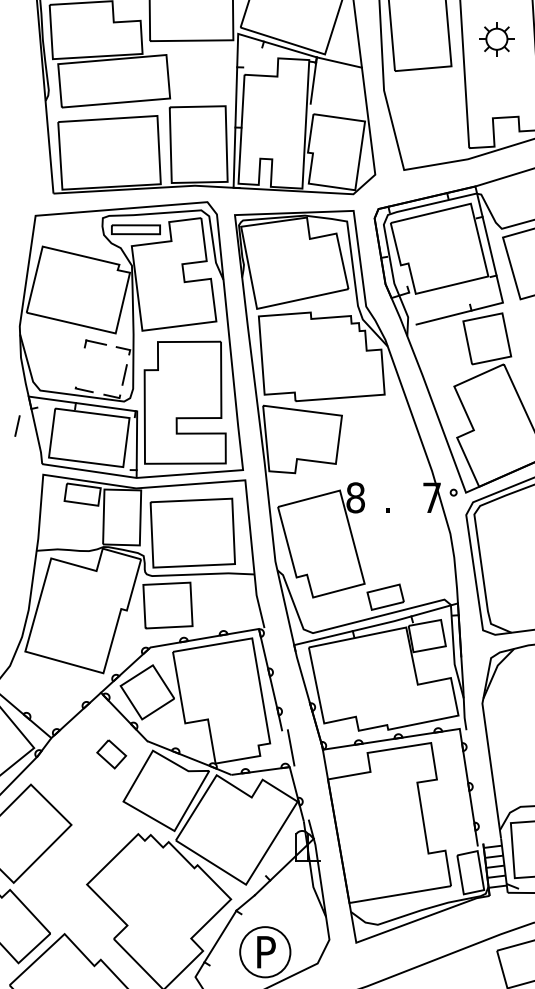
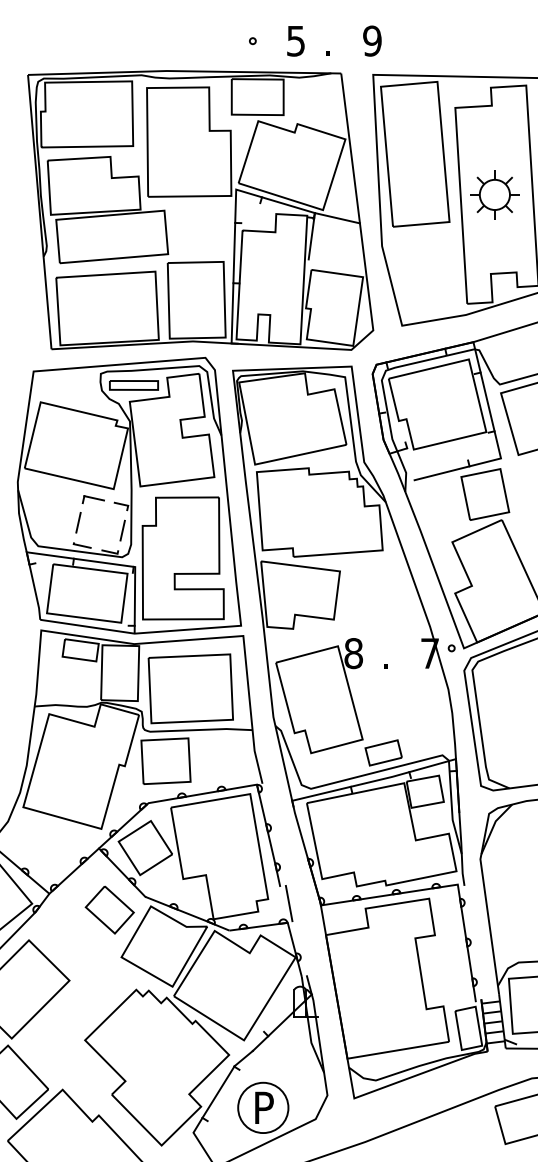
part: (496, 38) -> (494, 194), size x1.43
line: (17, 425) -> (78, 522), moved
part: (111, 753) -> (109, 909), size x1.67

